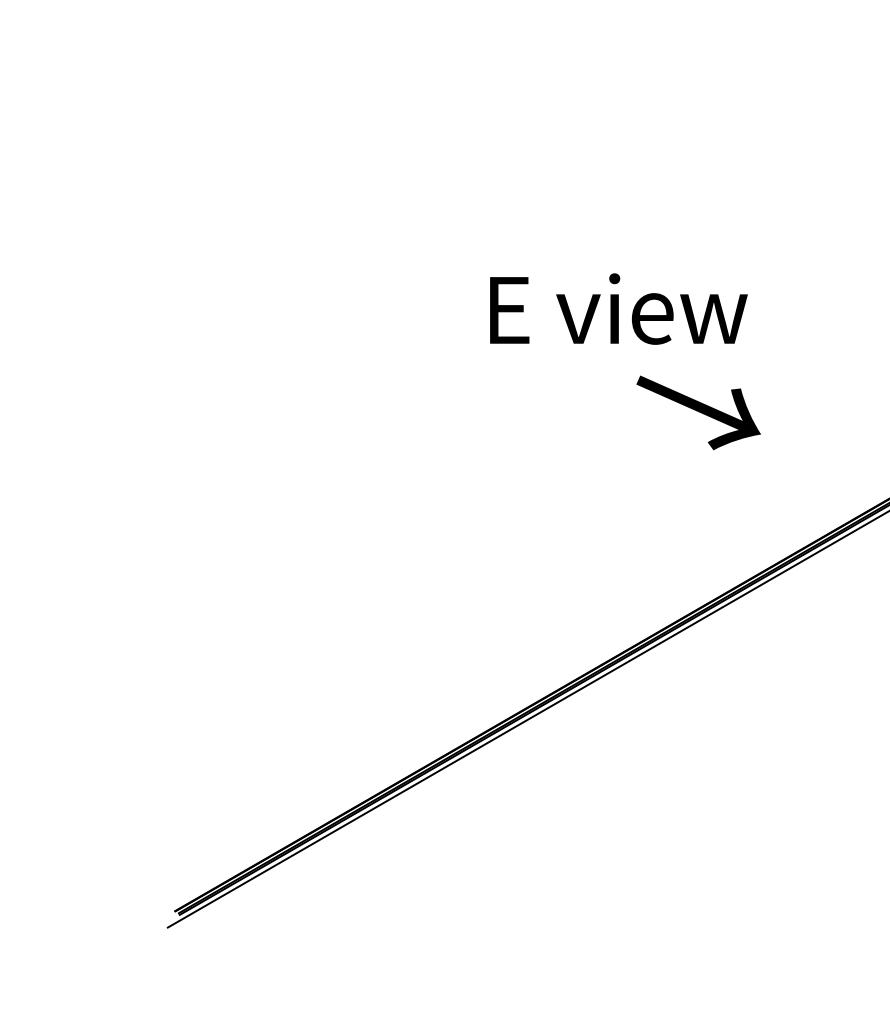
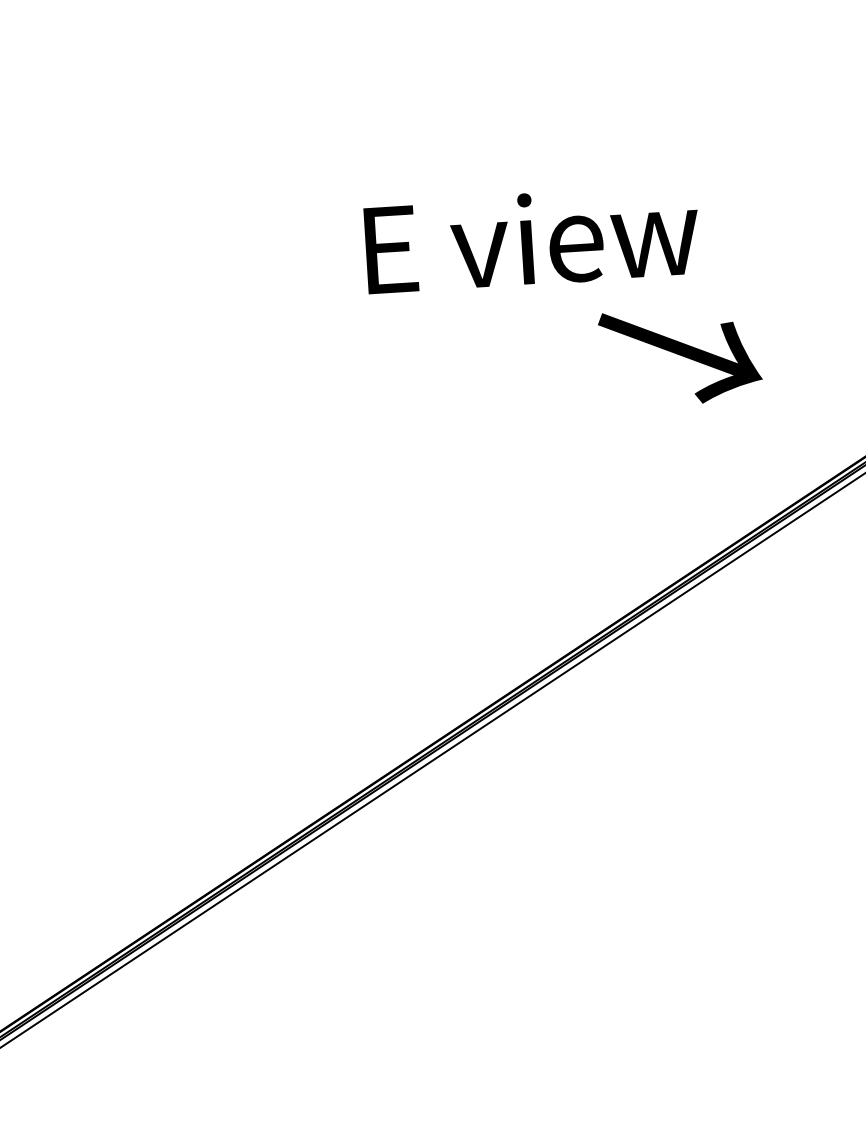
text: (618, 308) -> (531, 238), moved
text: (698, 412) -> (680, 356), moved

